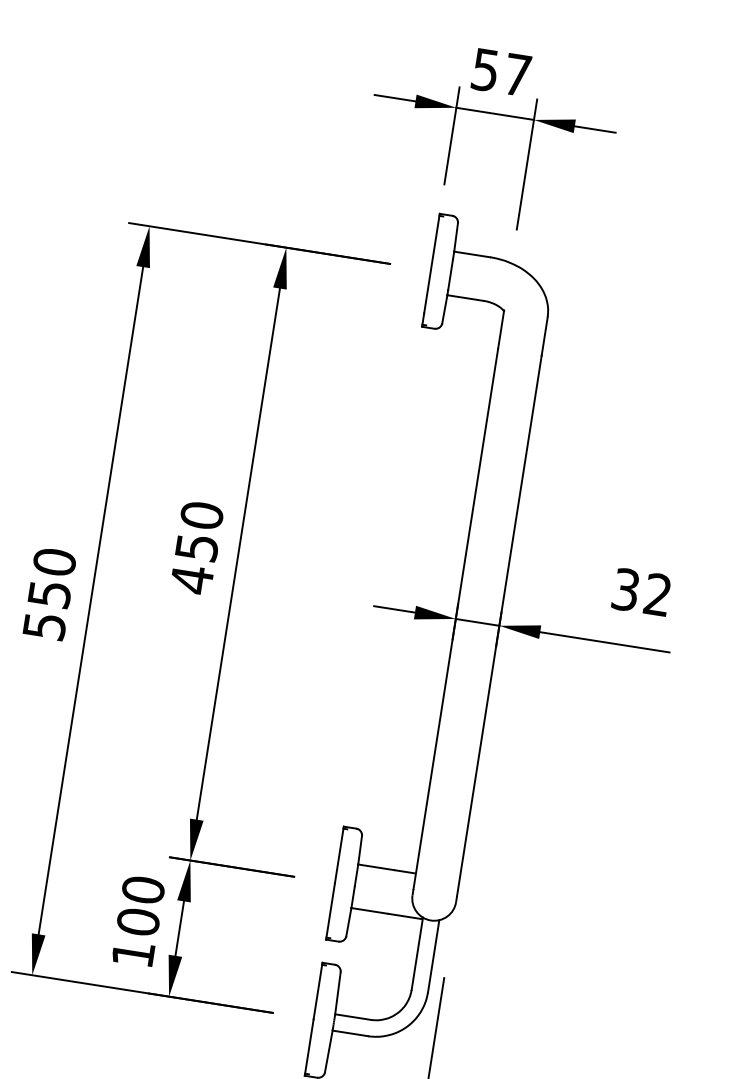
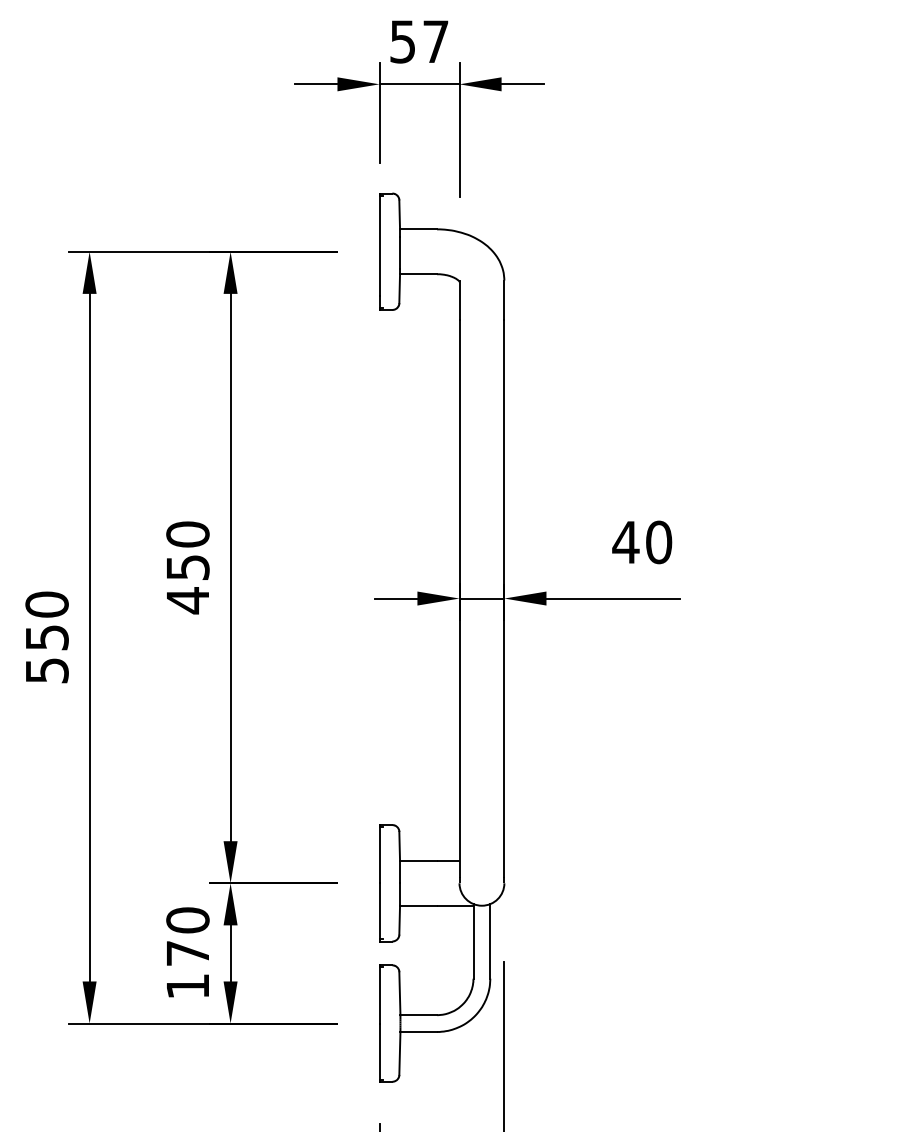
text: (641, 592) -> (642, 542), 32 -> 40
text: (137, 922) -> (187, 953), 100 -> 170

